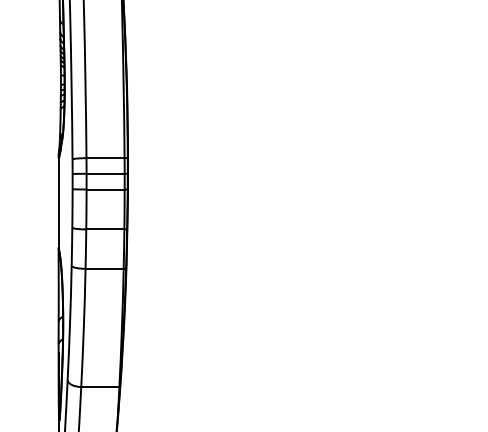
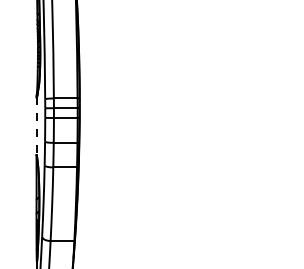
line: (58, 204) -> (36, 127), solid -> dashed

